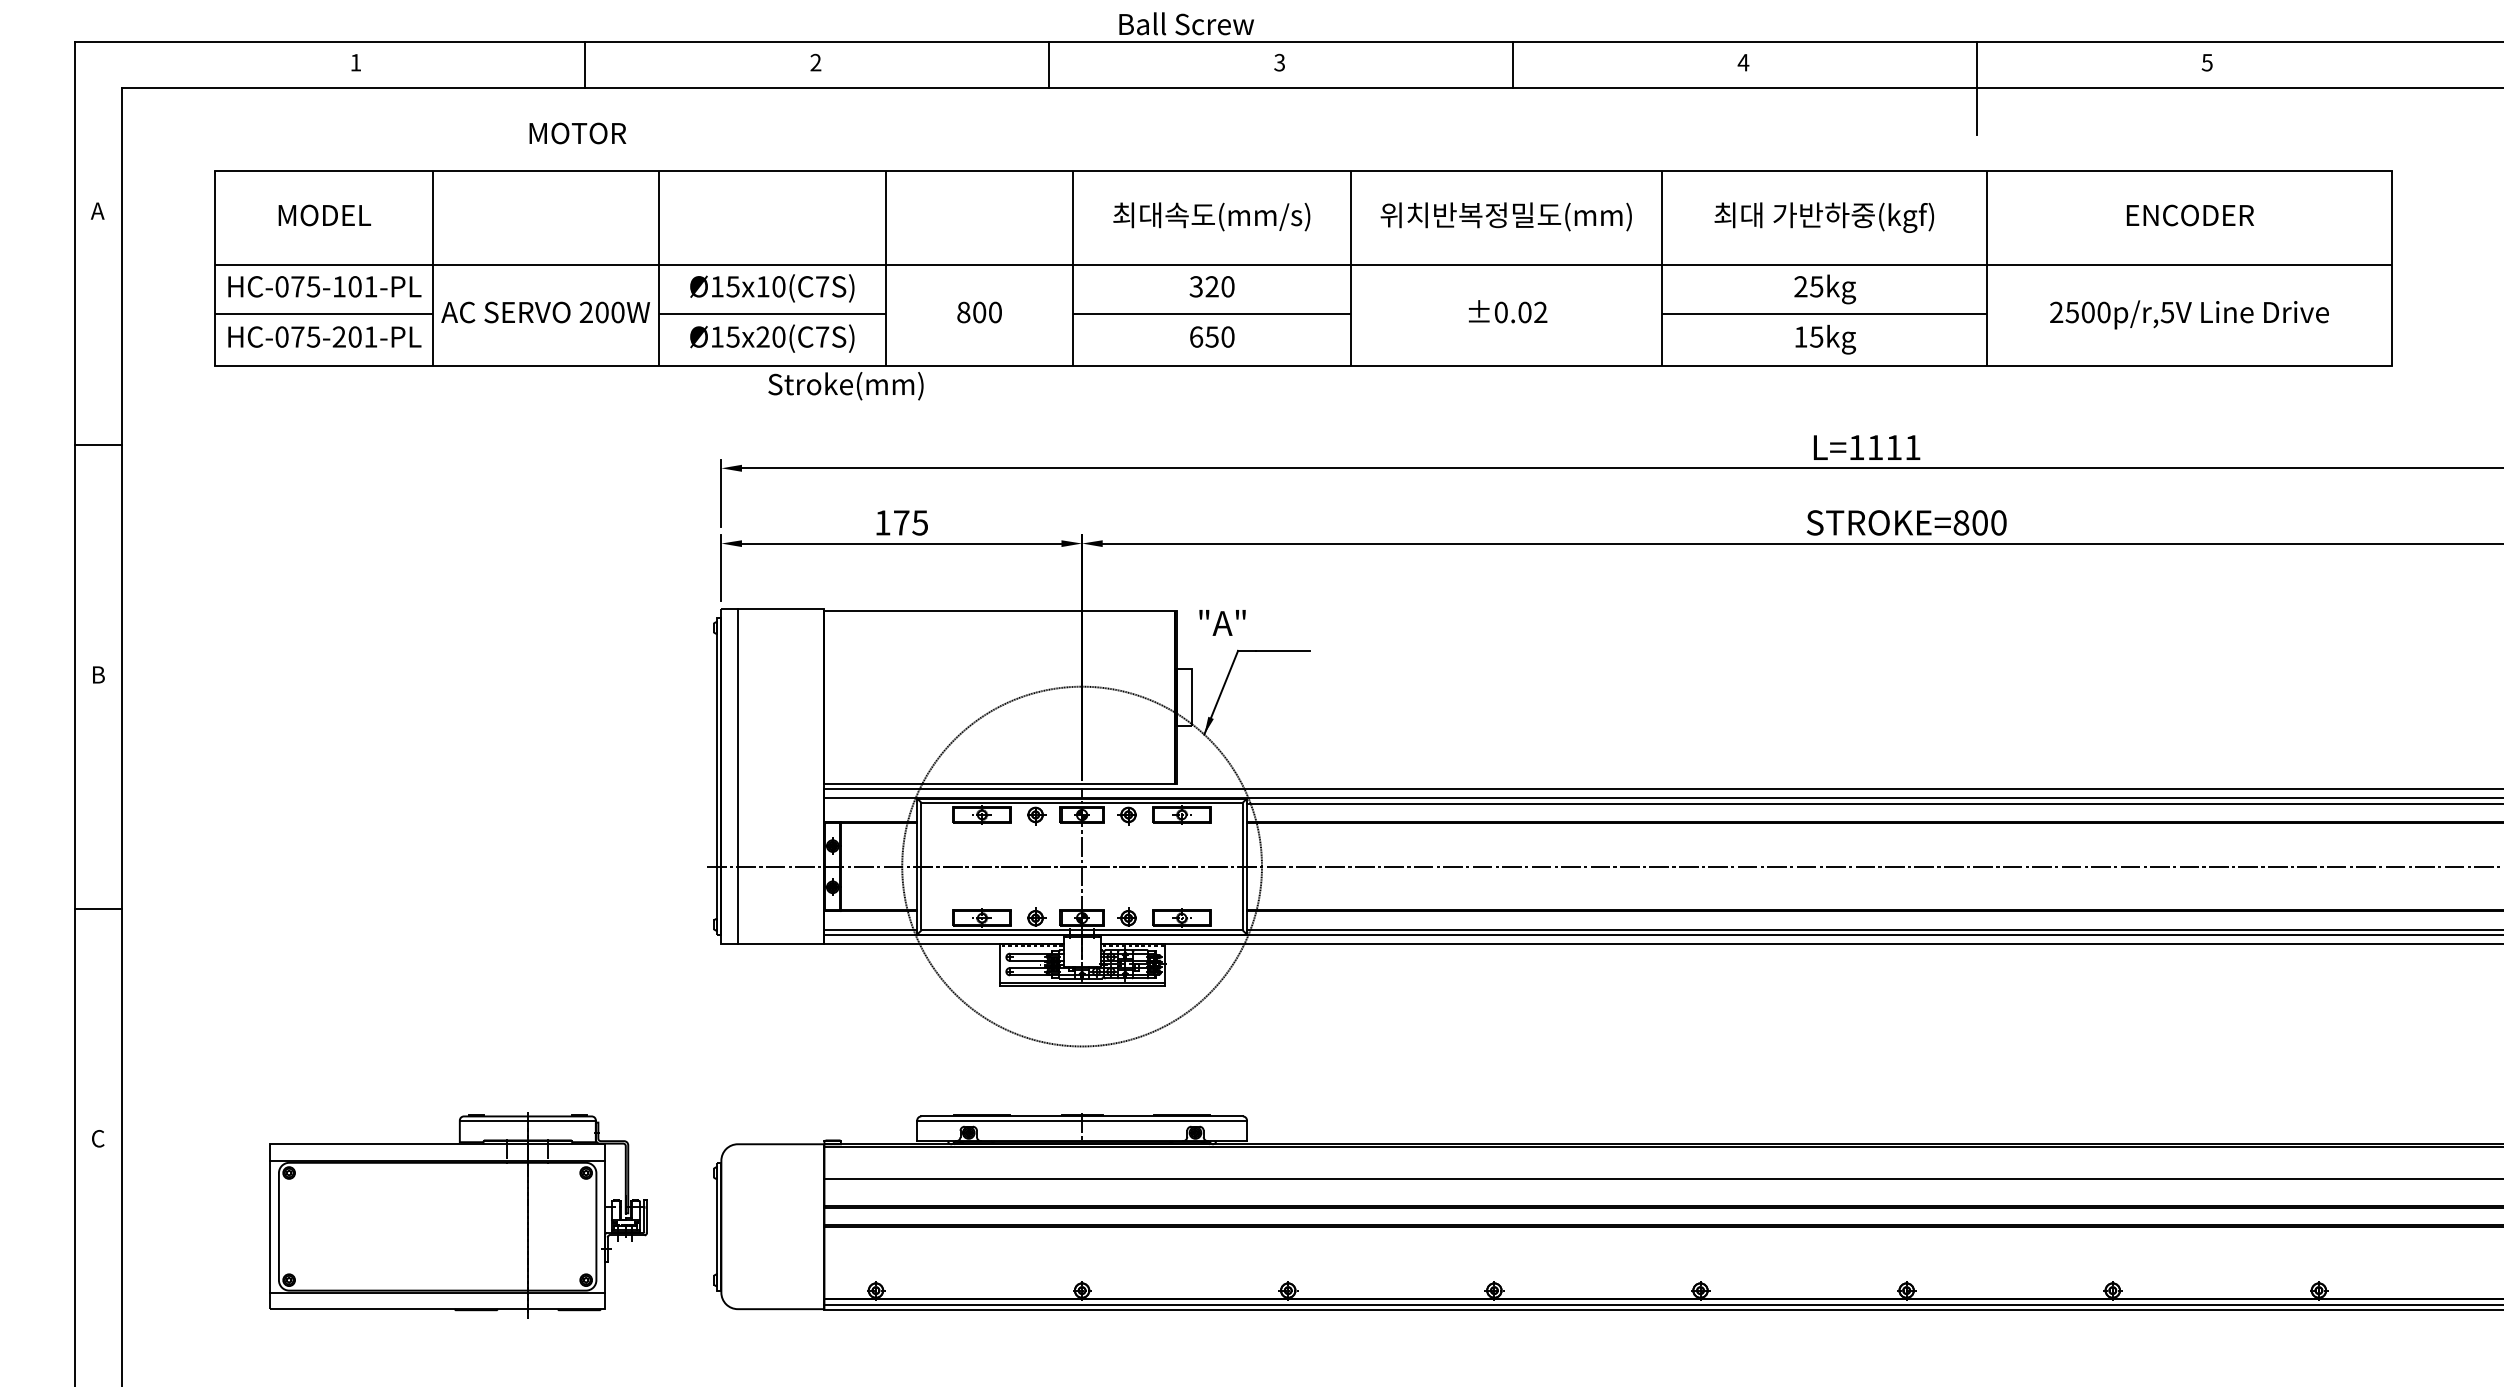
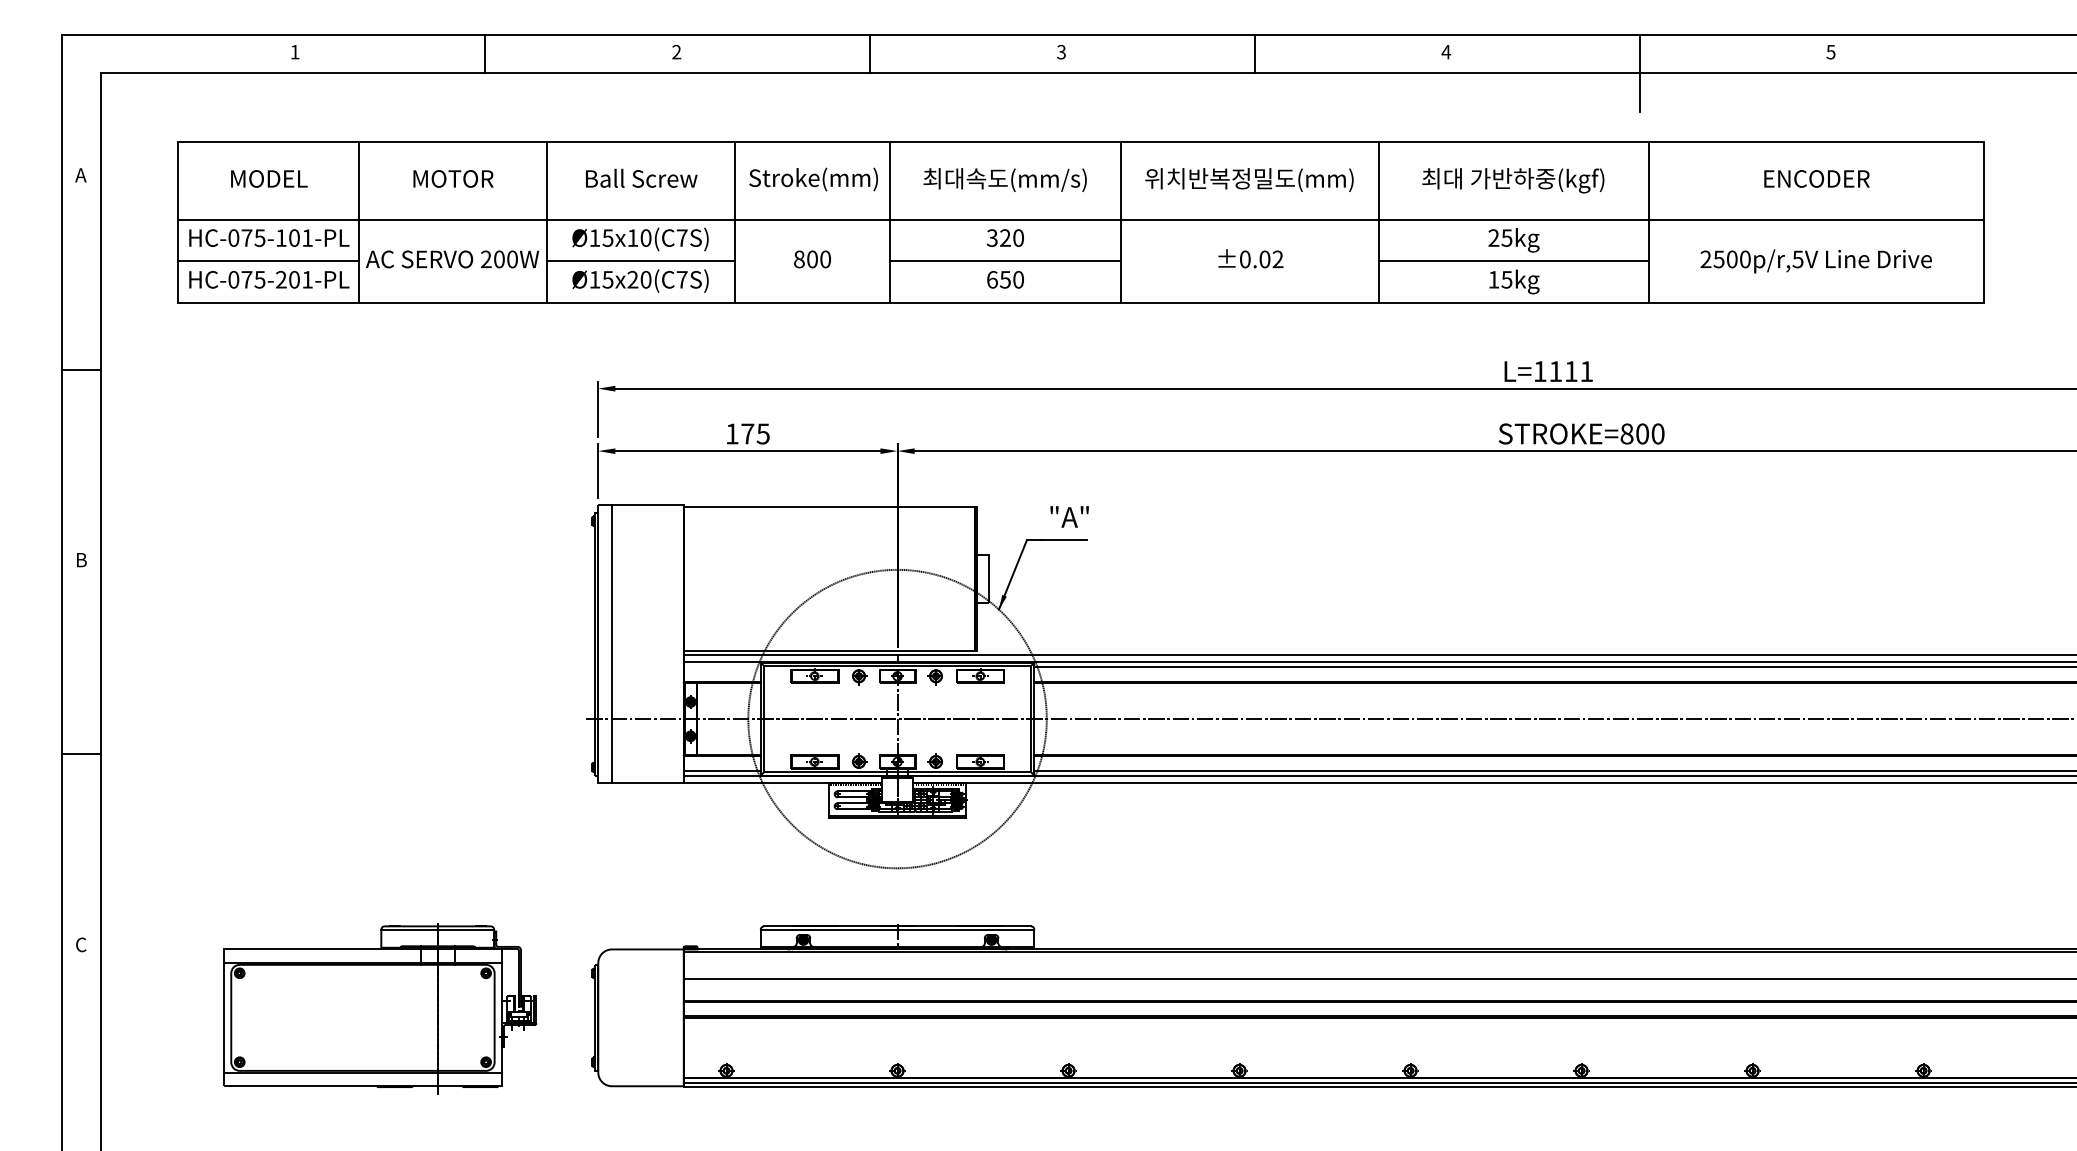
text: (1186, 23) -> (641, 178), moved
text: (577, 133) -> (453, 178), moved
text: (845, 386) -> (813, 179), moved
text: (1222, 622) -> (1069, 516), moved

